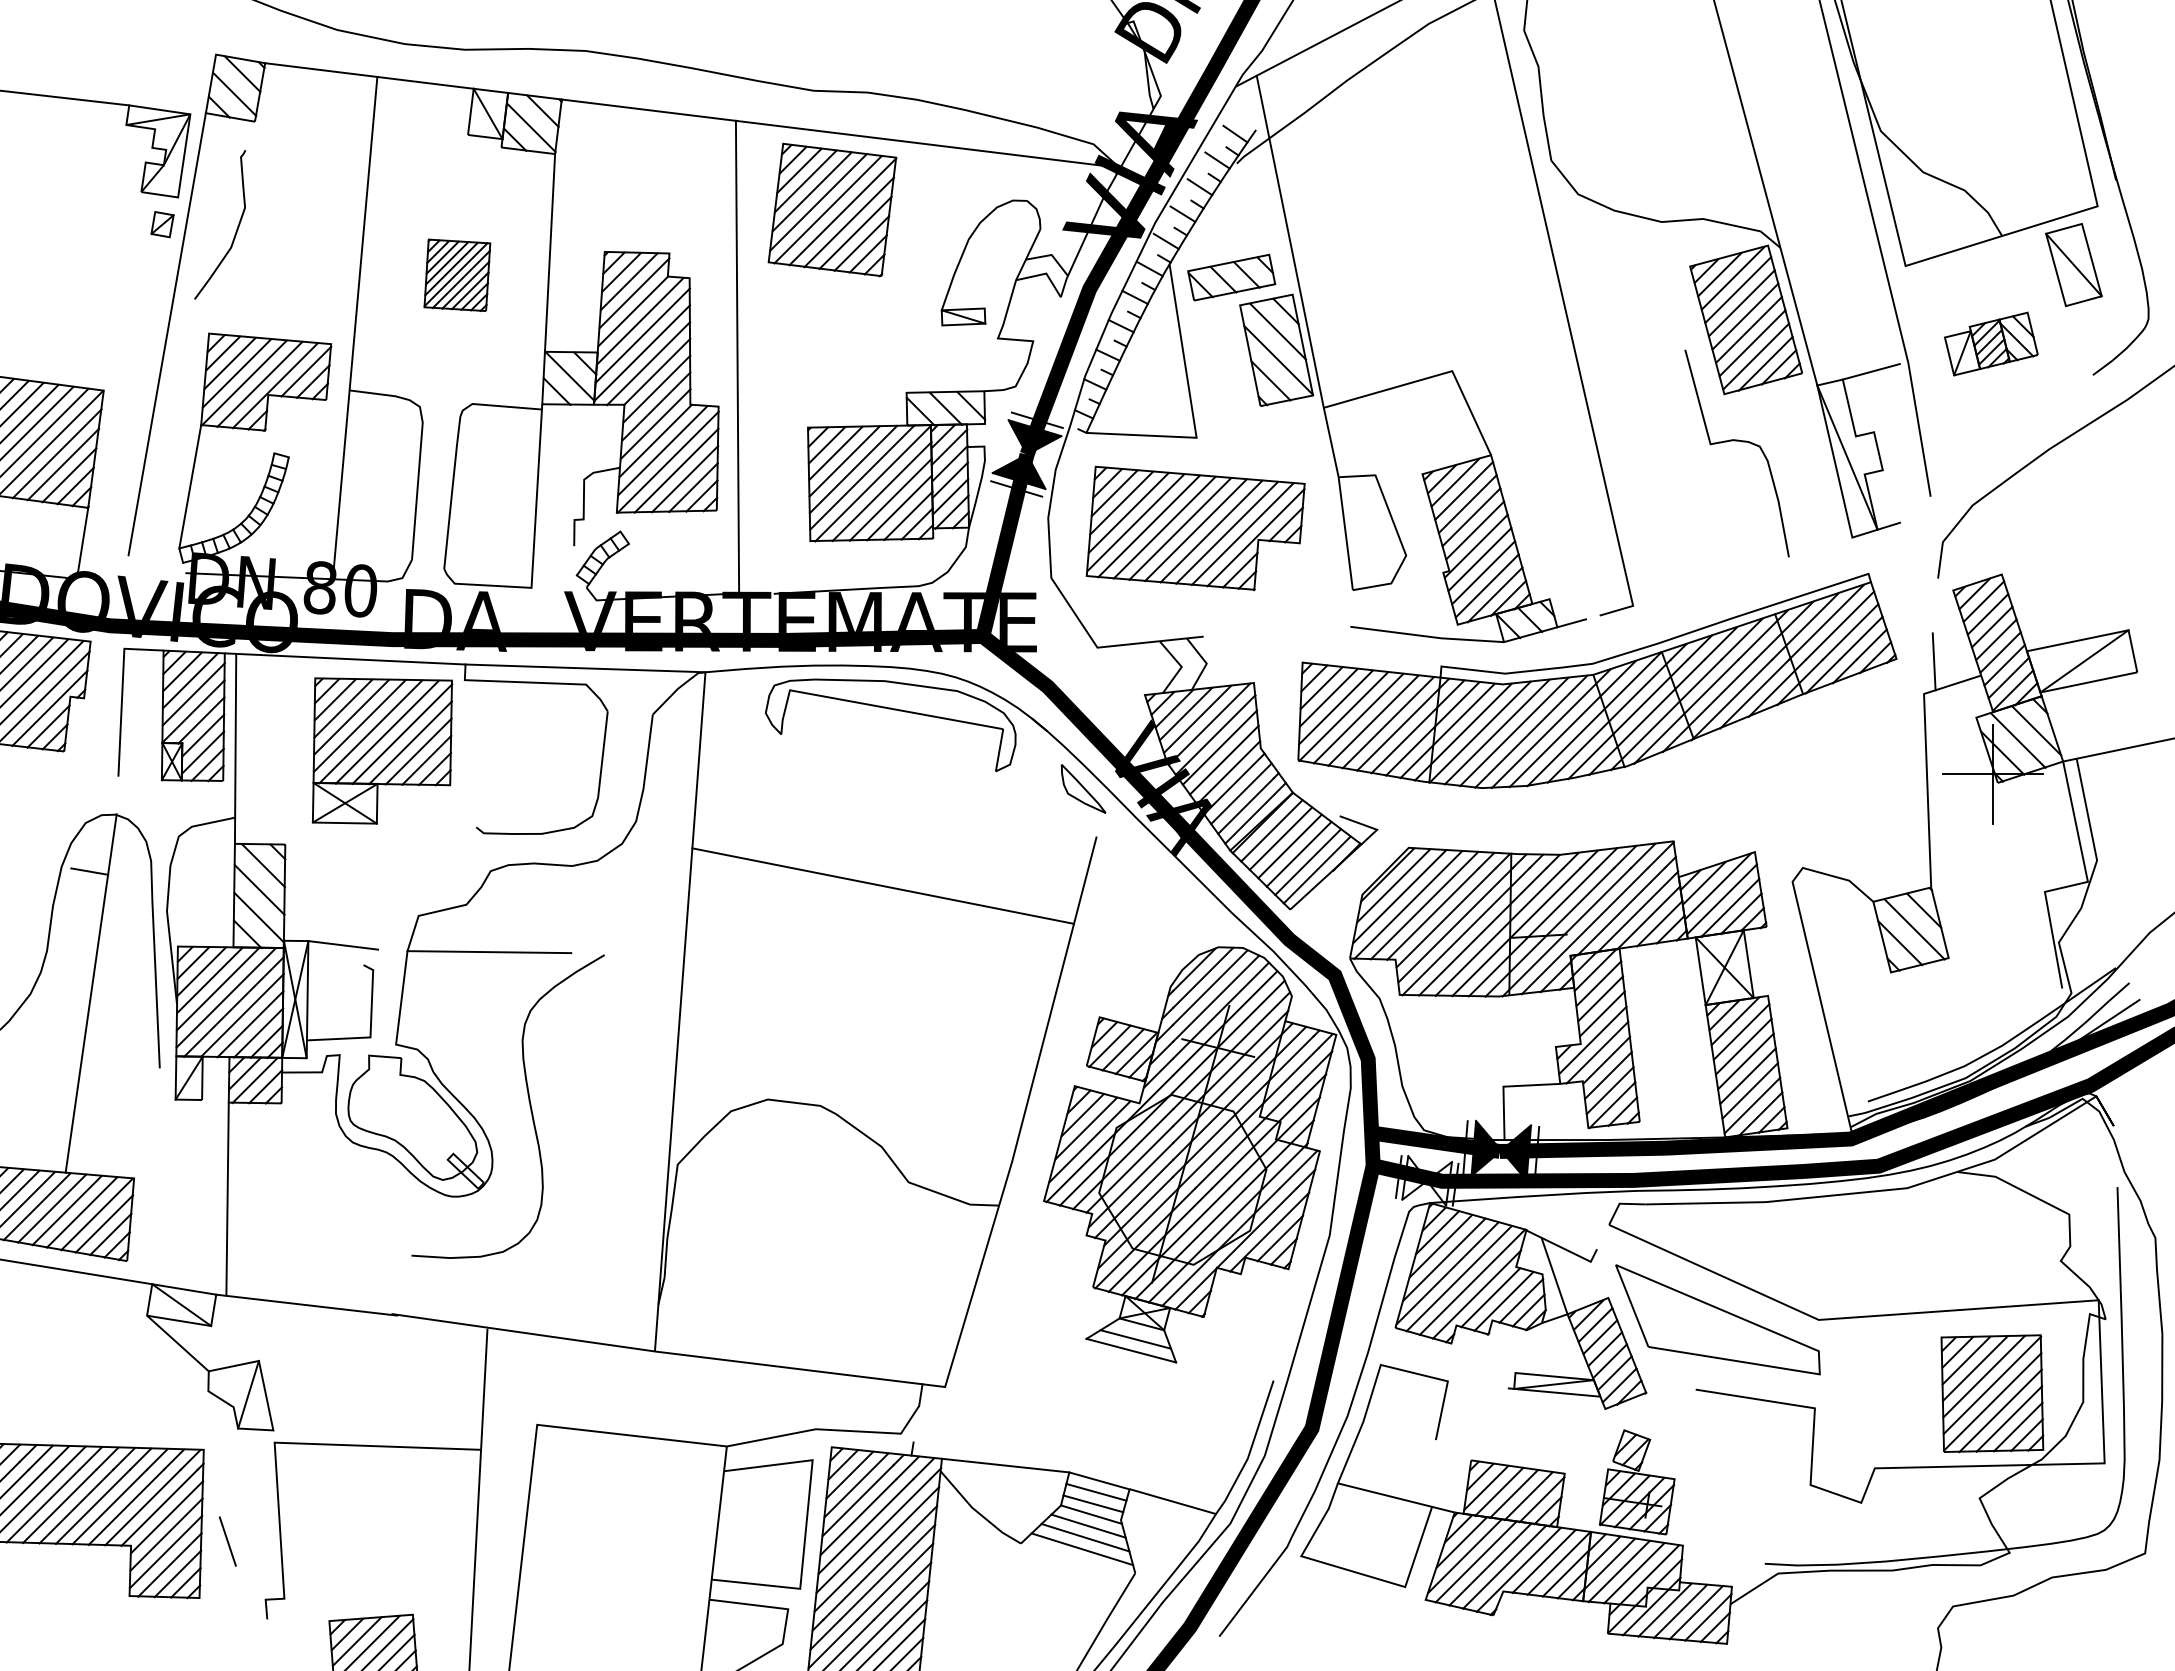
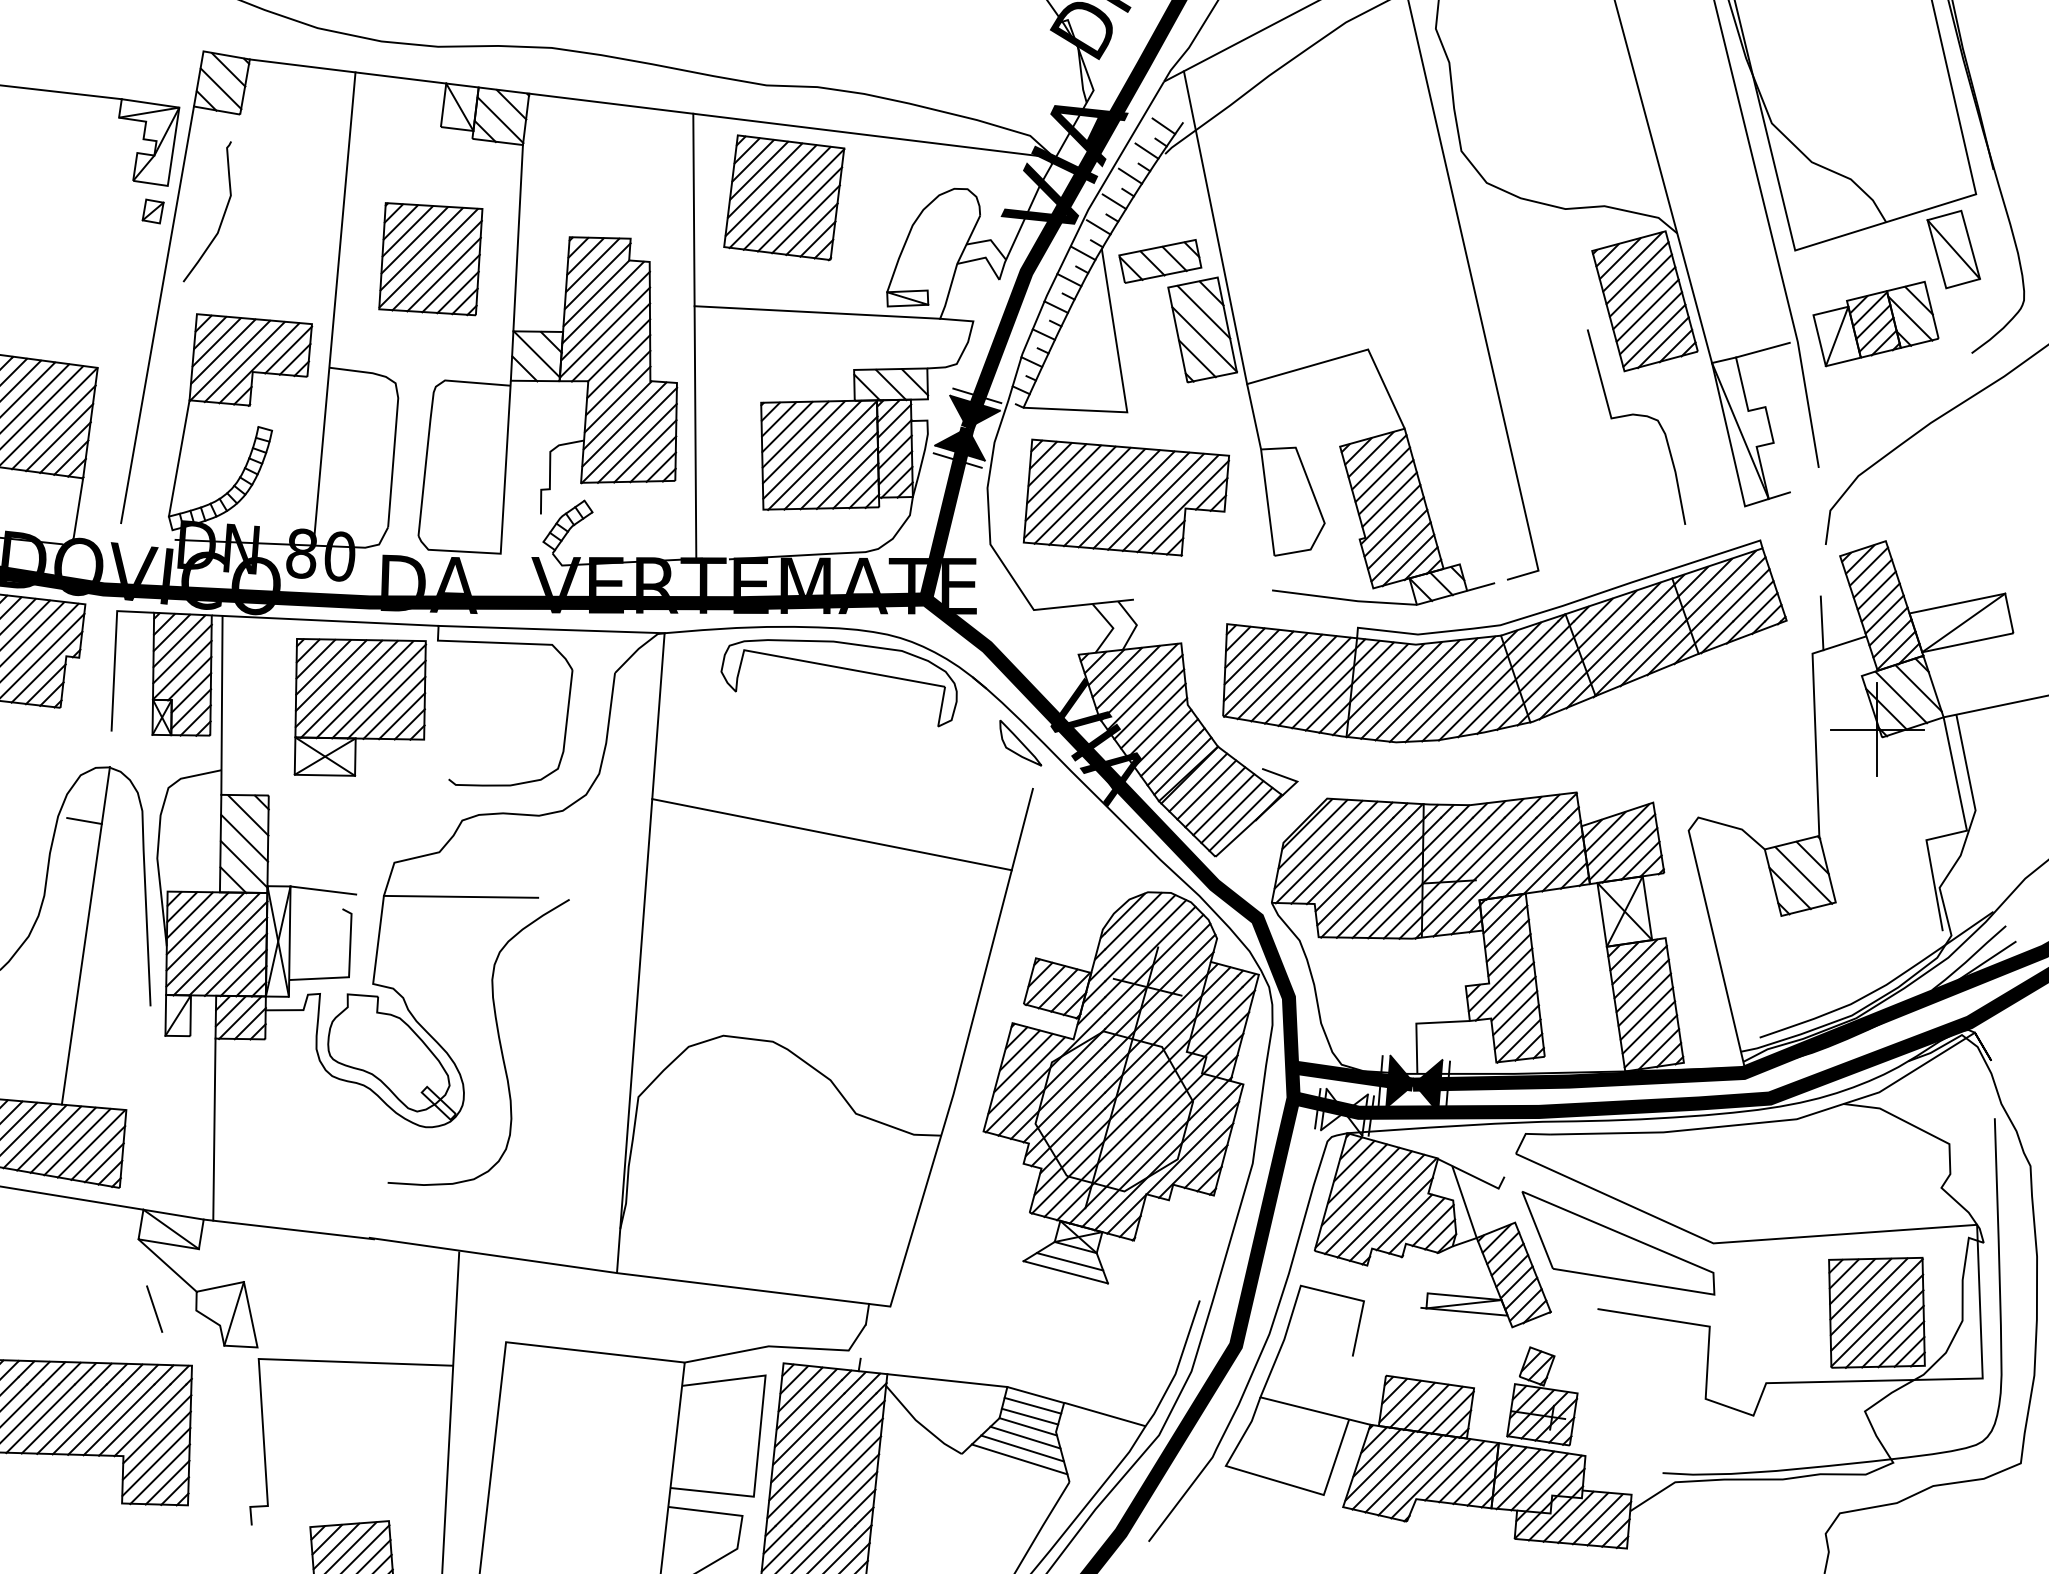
part: (456, 275) -> (430, 259), size x1.67
line: (867, 331) -> (817, 312), added
part: (1990, 343) -> (1875, 323), size x1.43
line: (227, 1540) -> (154, 1308), moved

